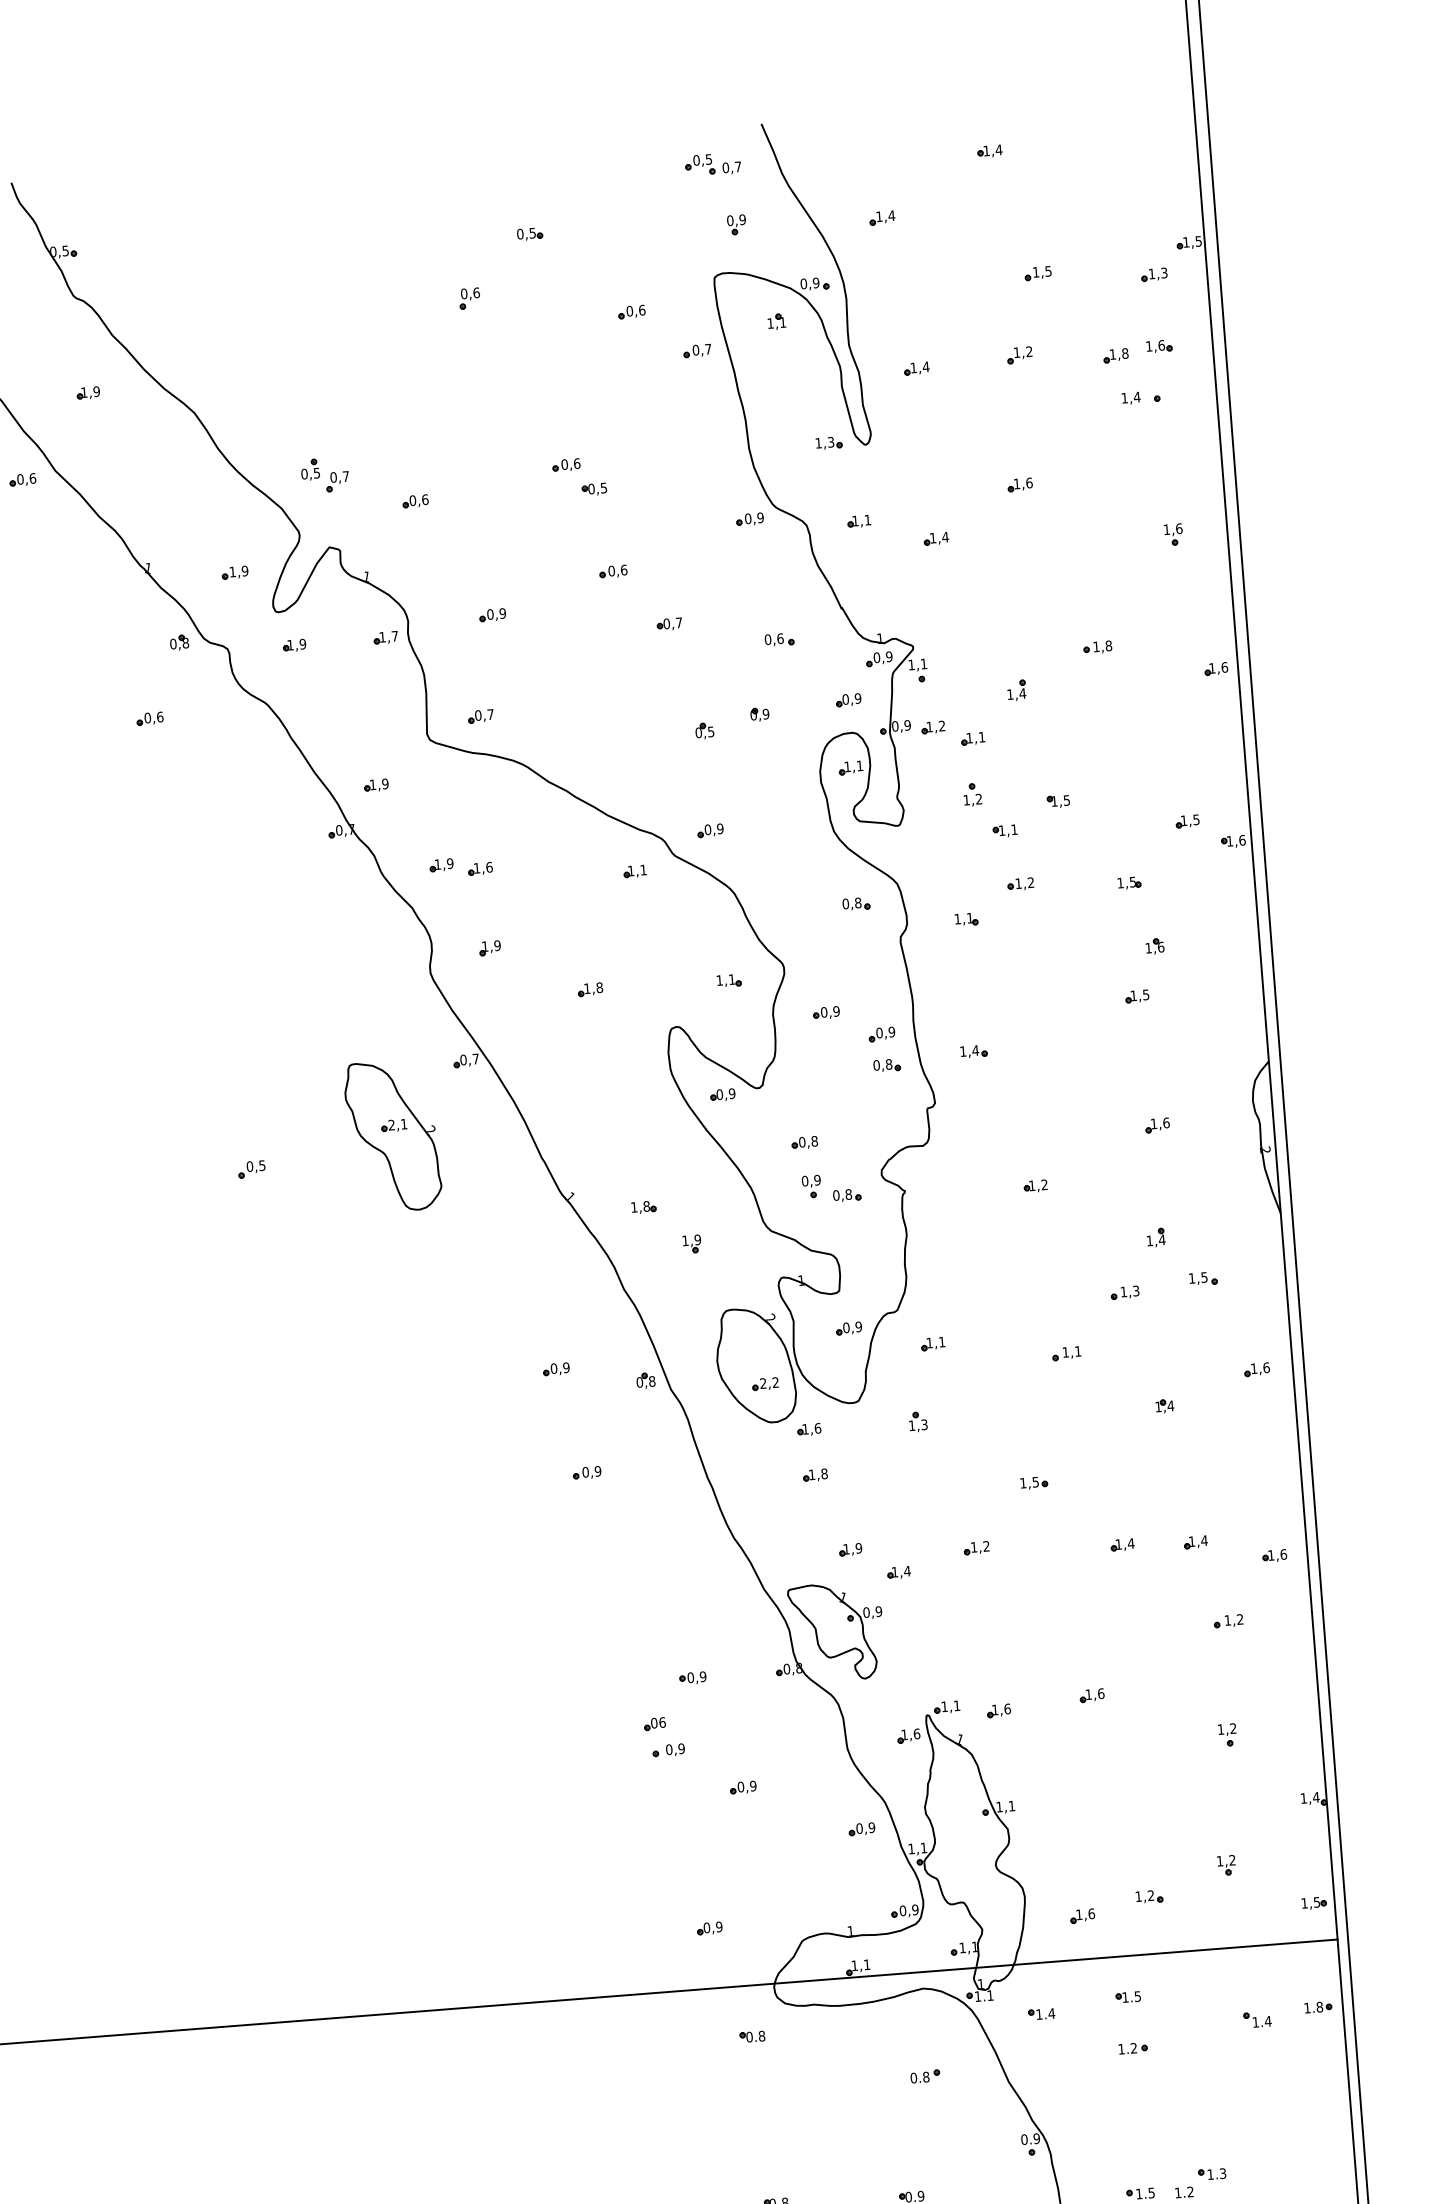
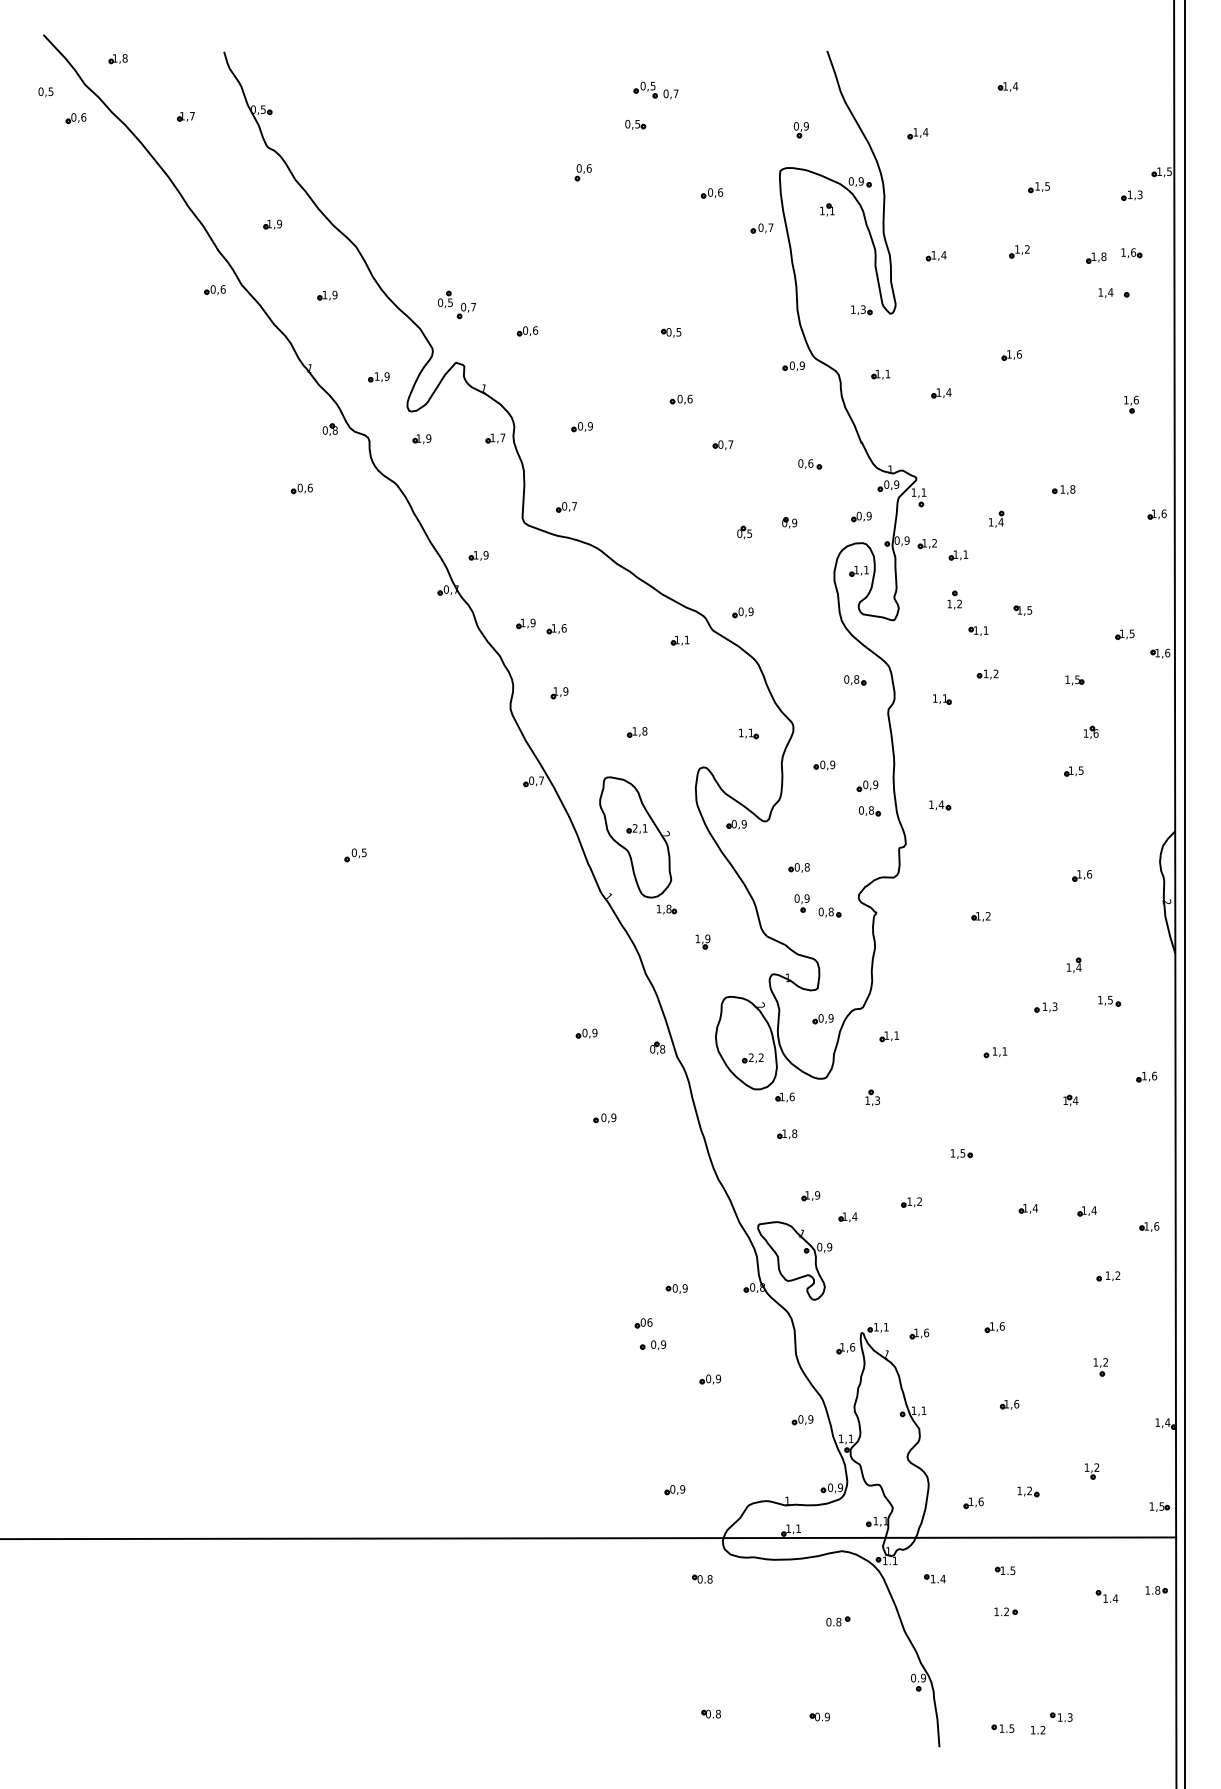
part: (712, 164) -> (655, 90), moved
part: (565, 465) -> (649, 311), removed
part: (163, 475) -> (327, 295), added
part: (392, 1136) -> (635, 837), moved
part: (1117, 1790) -> (1009, 1404), added

